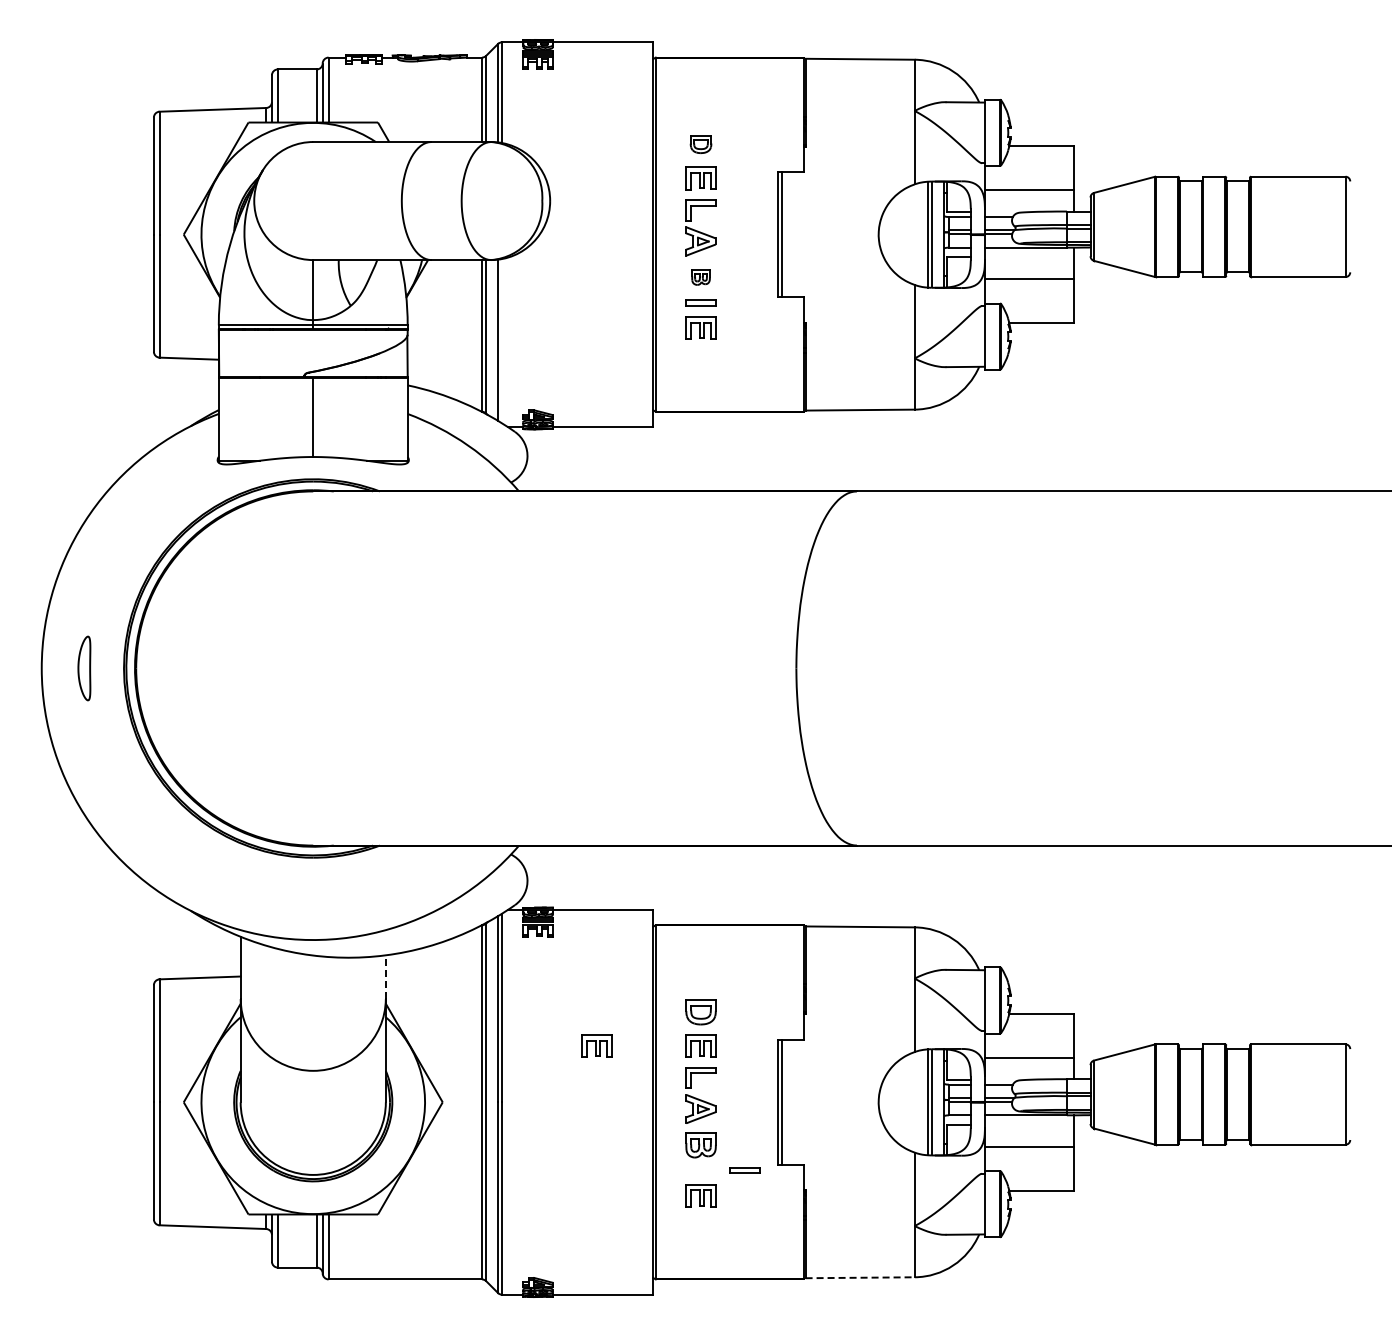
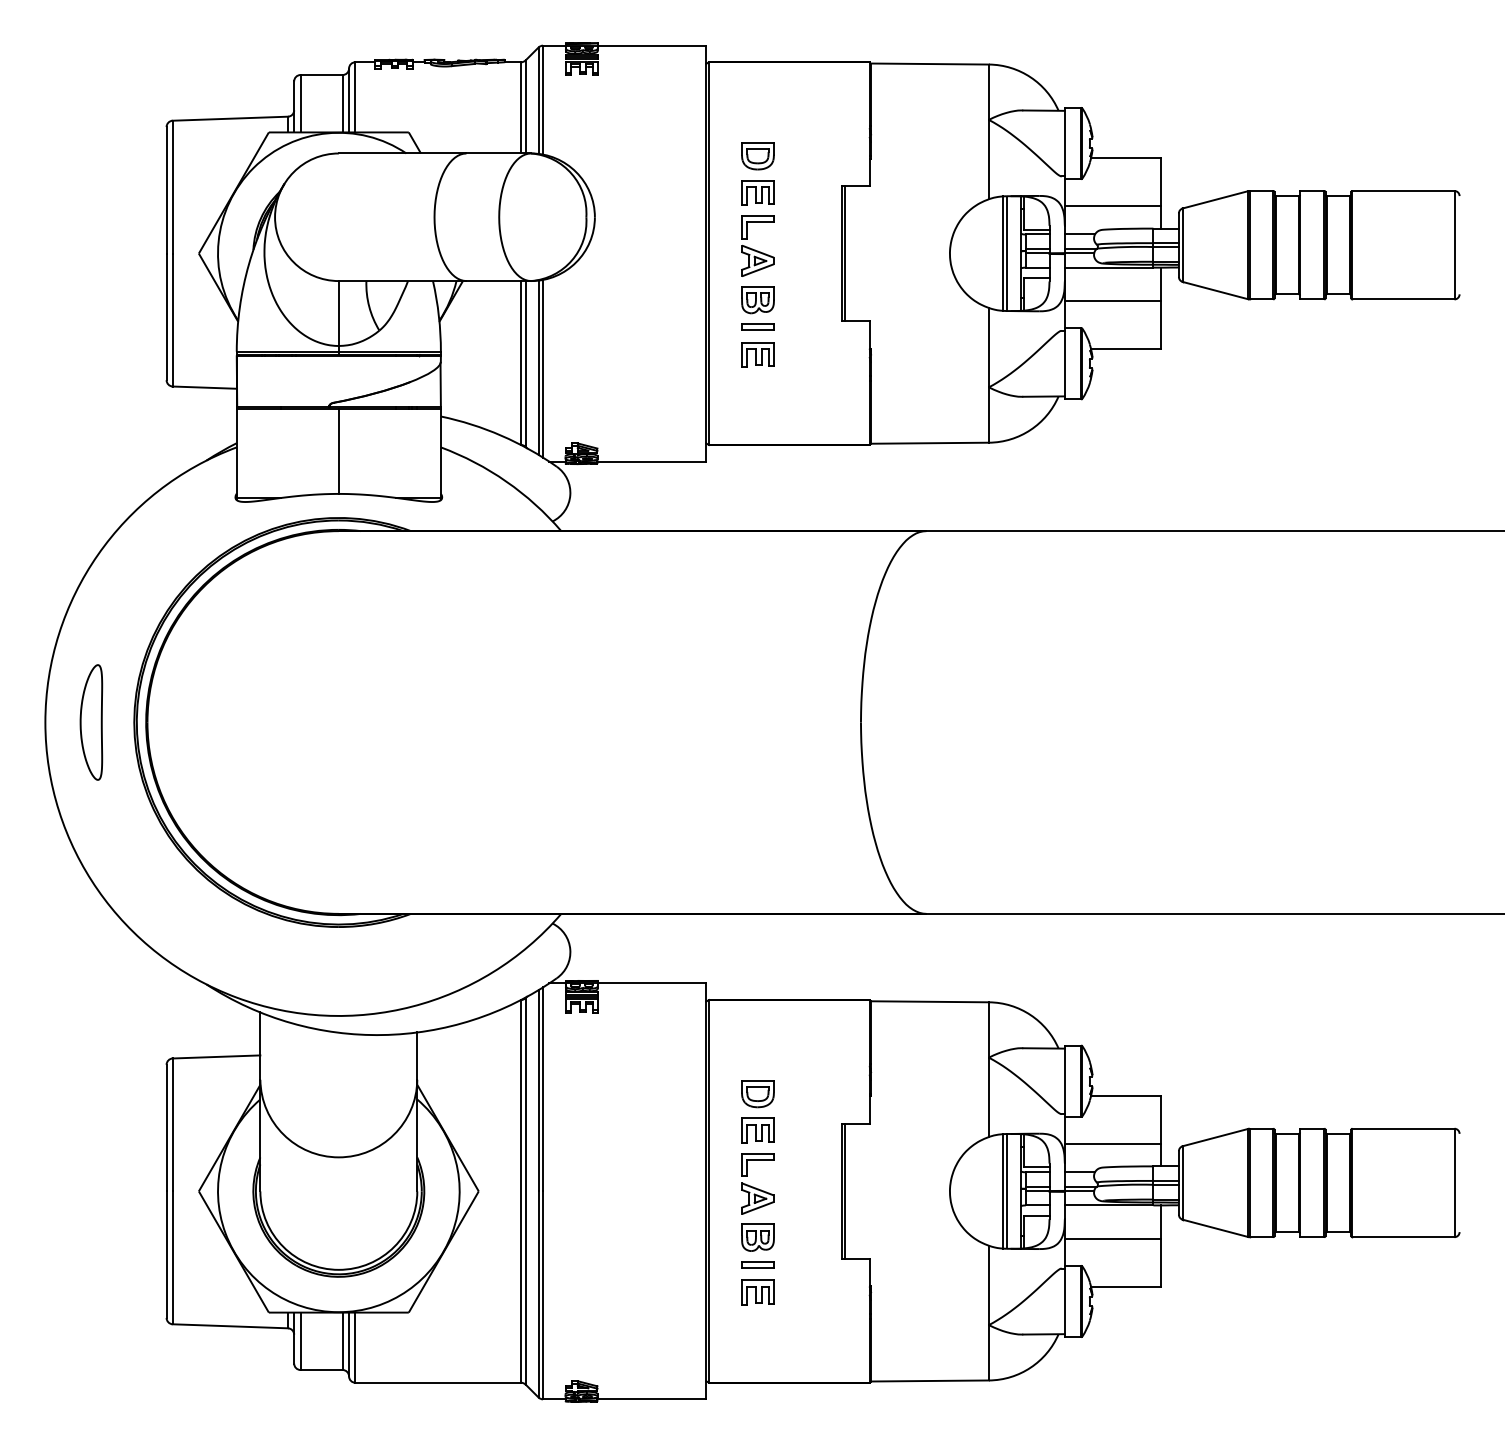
part: (700, 144) -> (757, 156), size x1.43
part: (700, 277) -> (757, 299), size x1.67
line: (502, 341) -> (543, 369), added
part: (84, 668) -> (91, 722), size x1.67
line: (385, 977) -> (416, 1056), dashed -> solid
part: (596, 1045) -> (644, 1129), removed
part: (744, 1170) -> (757, 1265), moved
line: (860, 1277) -> (930, 1380), dashed -> solid

